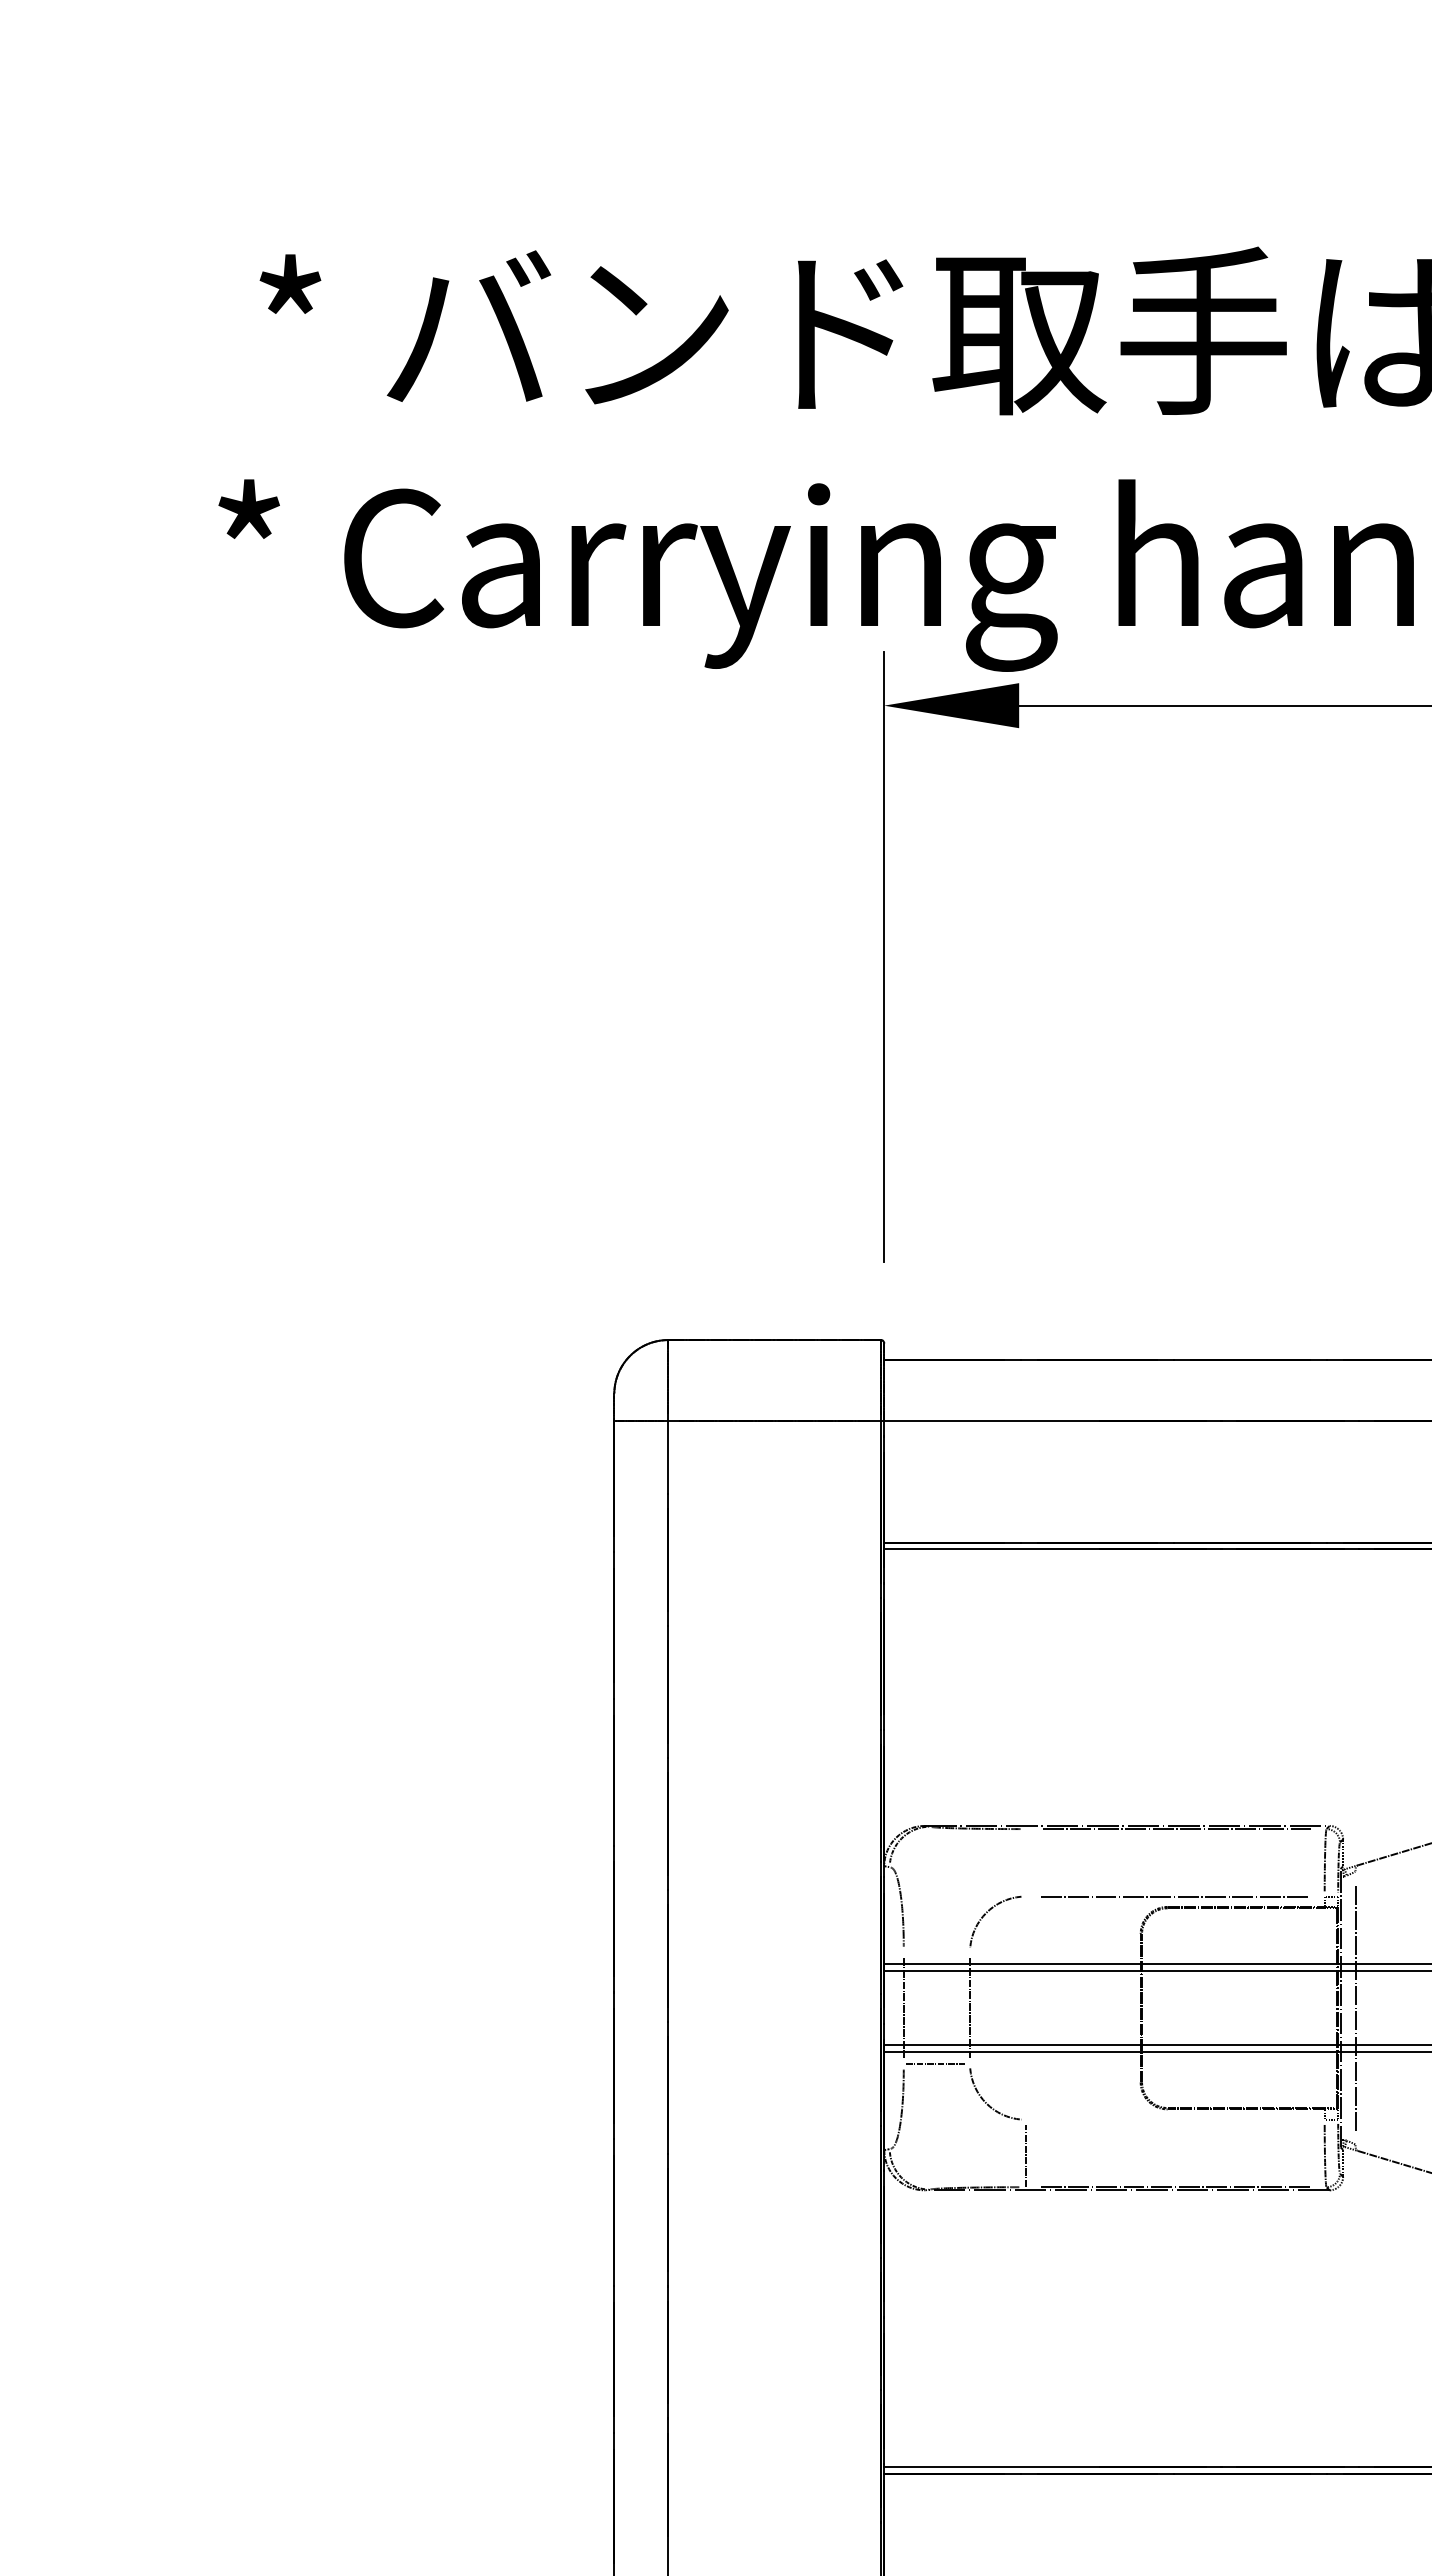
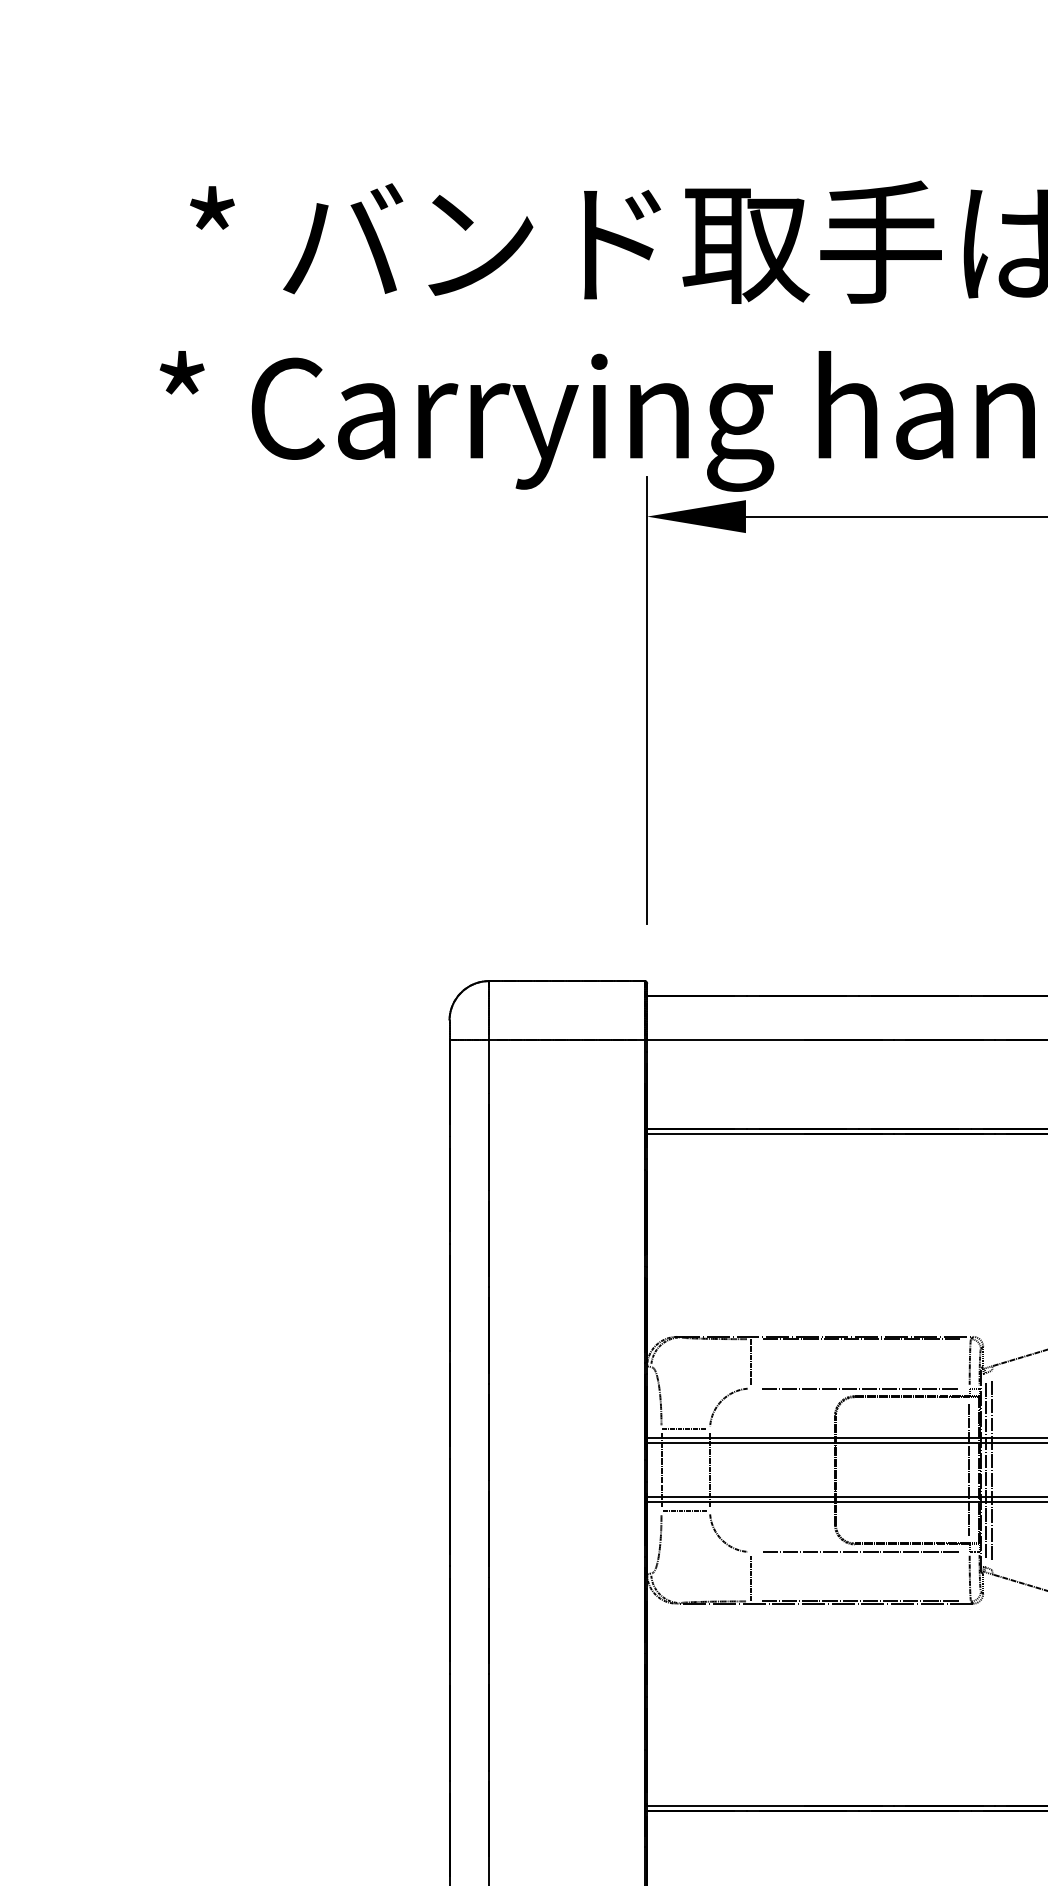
line: (1025, 1860) -> (750, 1362), added
line: (934, 1952) -> (683, 1429), added
line: (1346, 2007) -> (985, 1469), added
line: (1323, 2008) -> (968, 1470), added
line: (1174, 2119) -> (859, 1551), added

